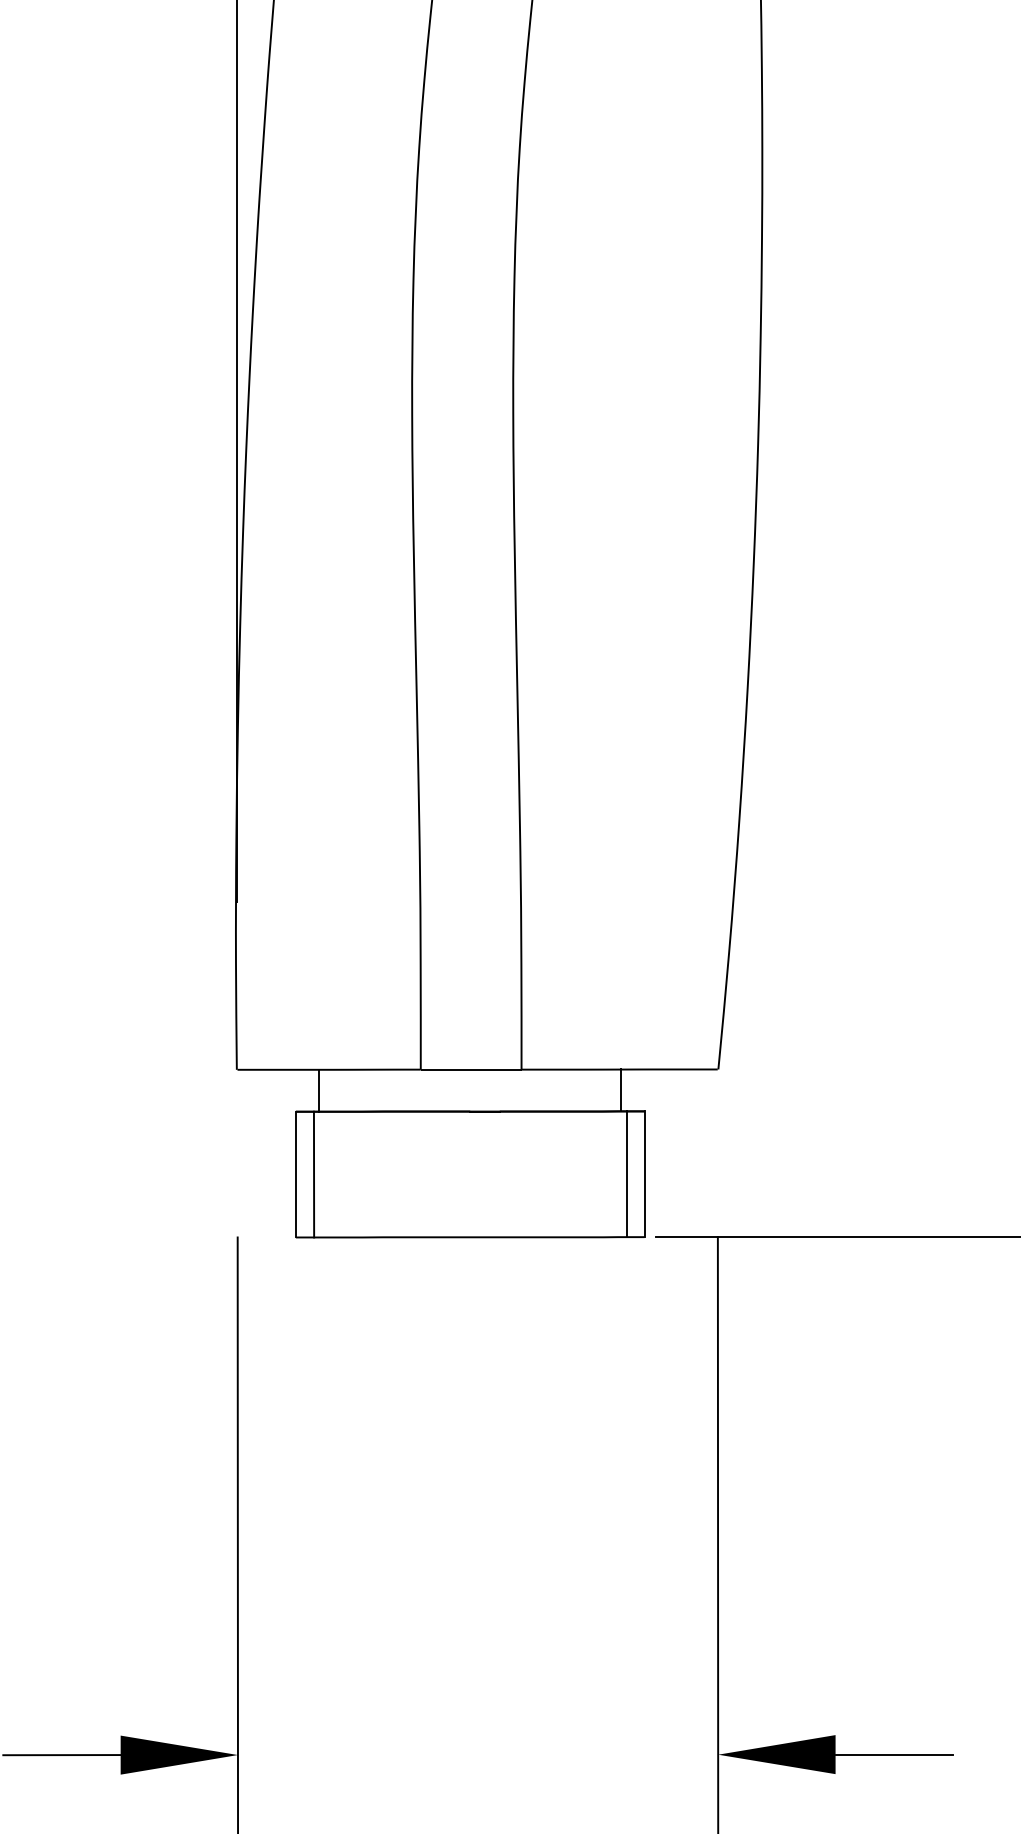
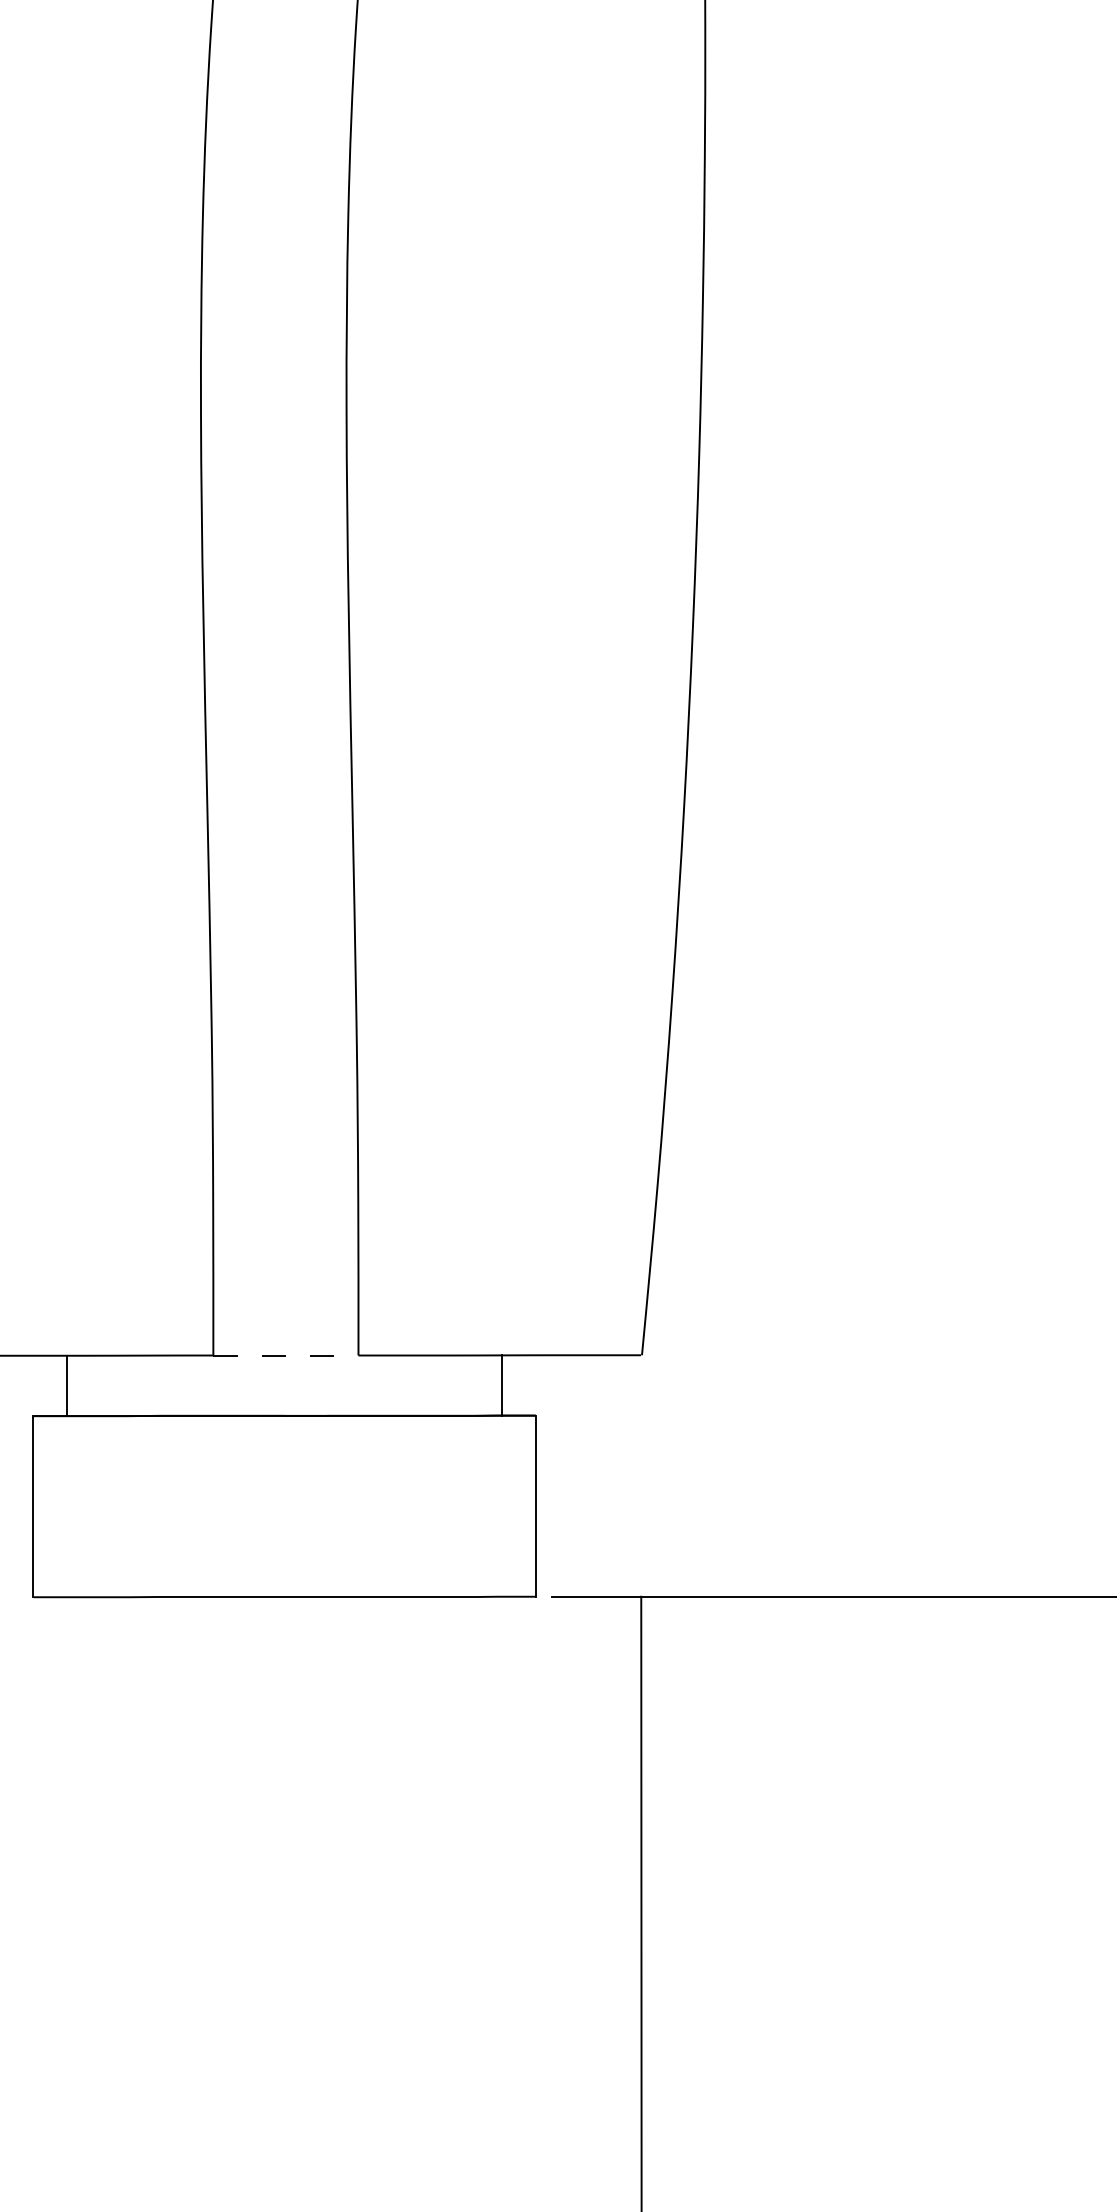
line: (471, 1069) -> (286, 1355), solid -> dashed
line: (313, 1174) -> (58, 1506), removed
line: (626, 1174) -> (509, 1506), removed

